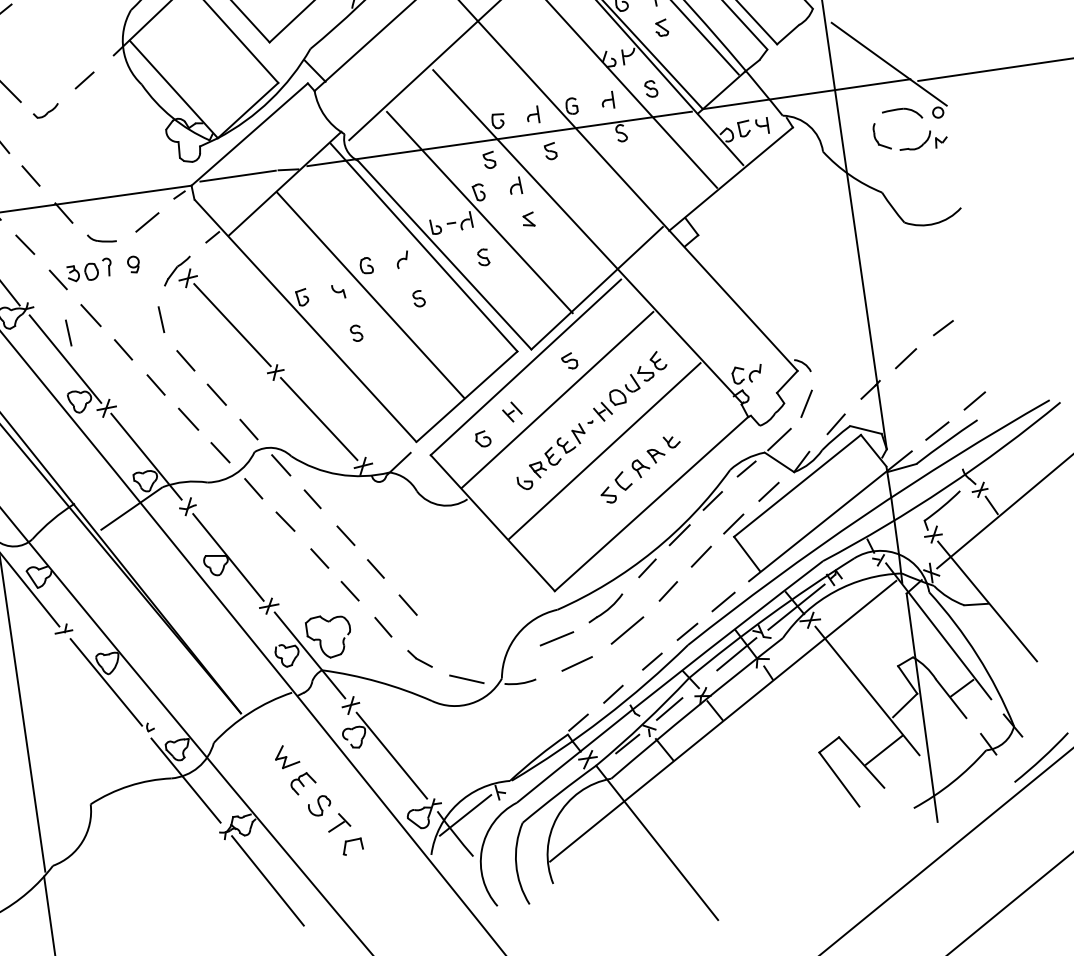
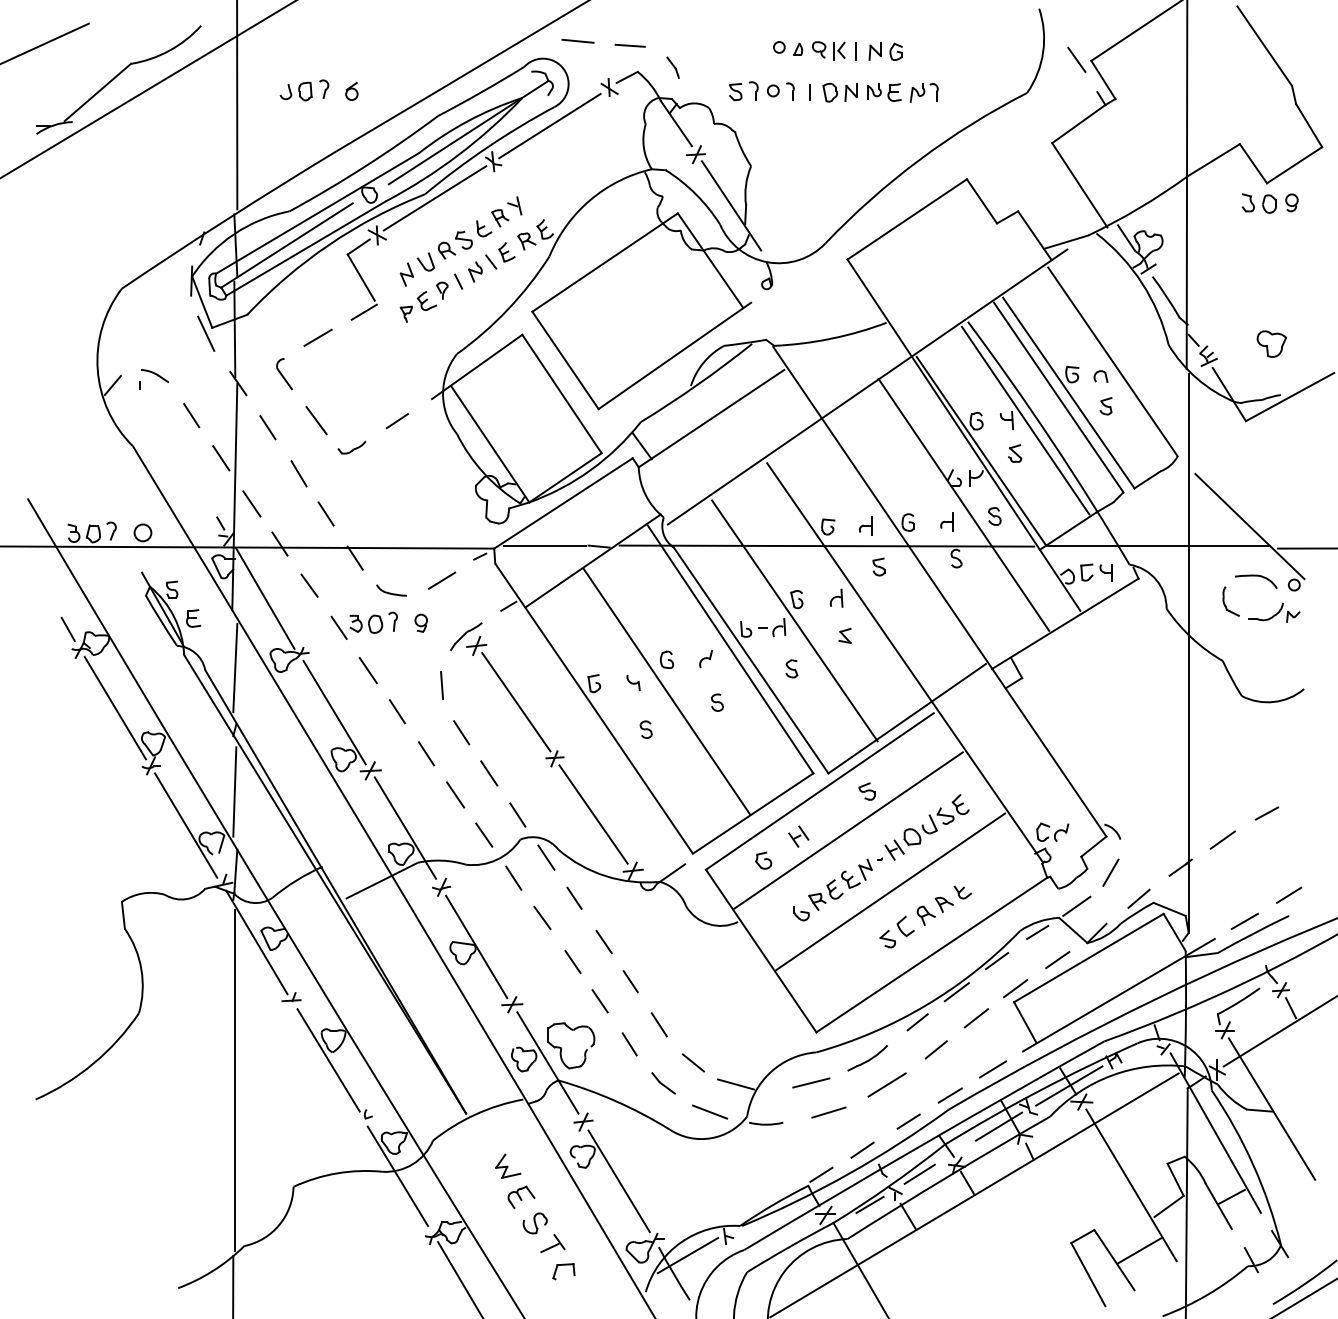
part: (489, 159) -> (812, 566), removed
line: (68, 333) -> (341, 685), removed
line: (444, 635) -> (692, 1062), added
line: (487, 650) -> (736, 1084), added

